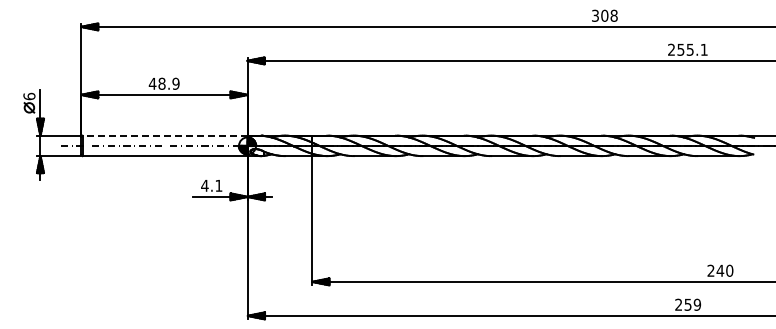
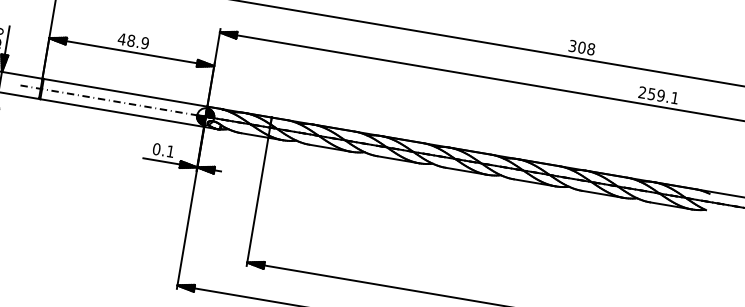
text: (689, 49) -> (660, 95), 255.1 -> 259.1
line: (164, 135) -> (125, 92), dashed -> solid
text: (204, 185) -> (156, 148), 4.1 -> 0.1

